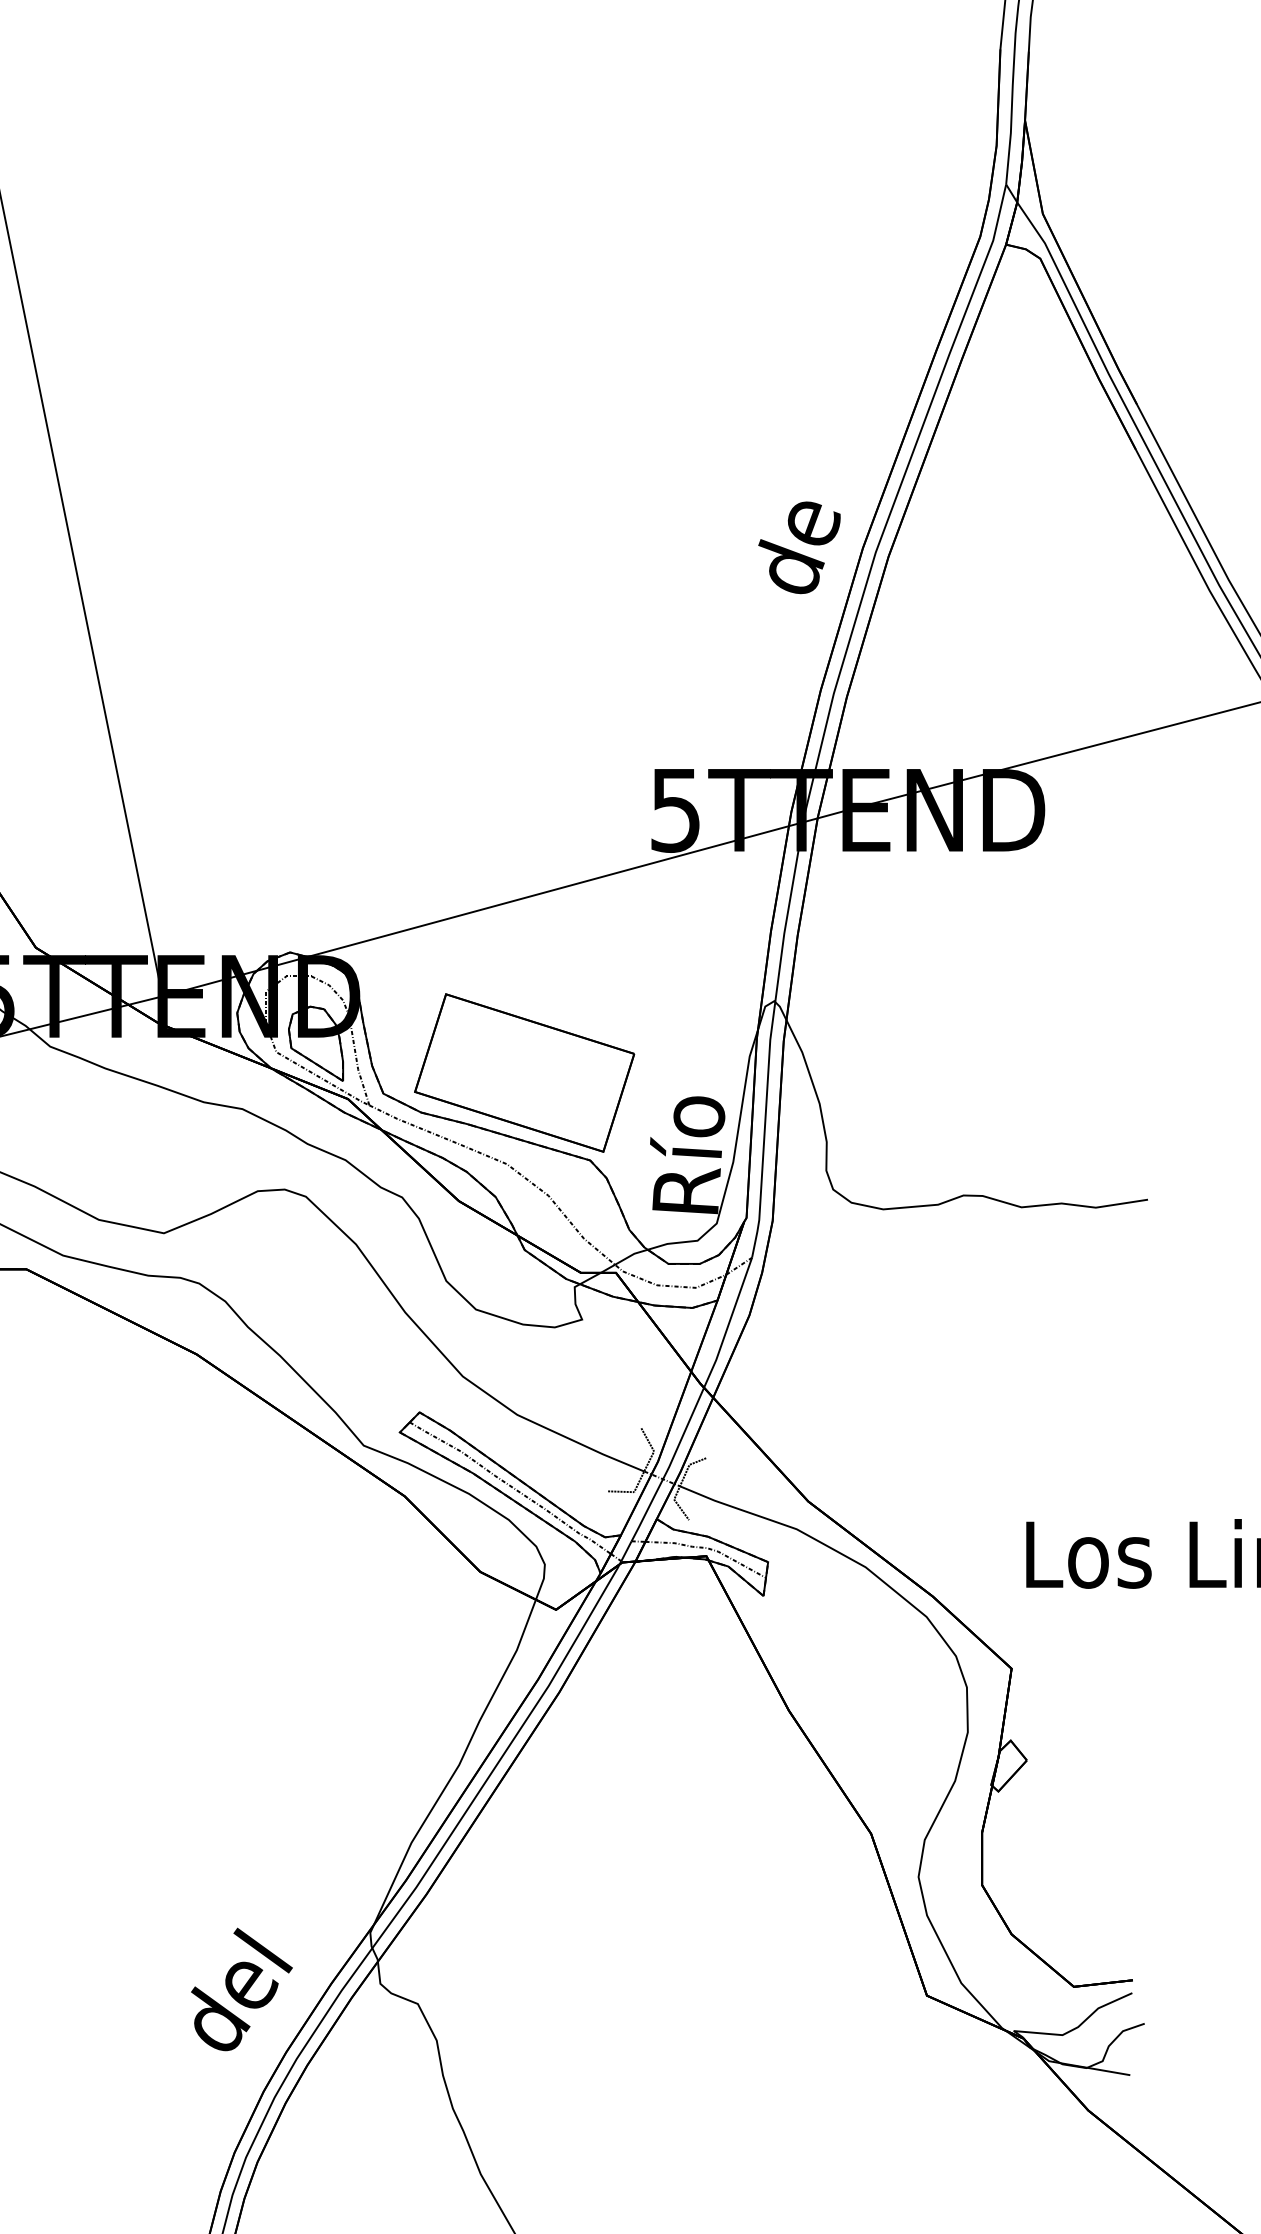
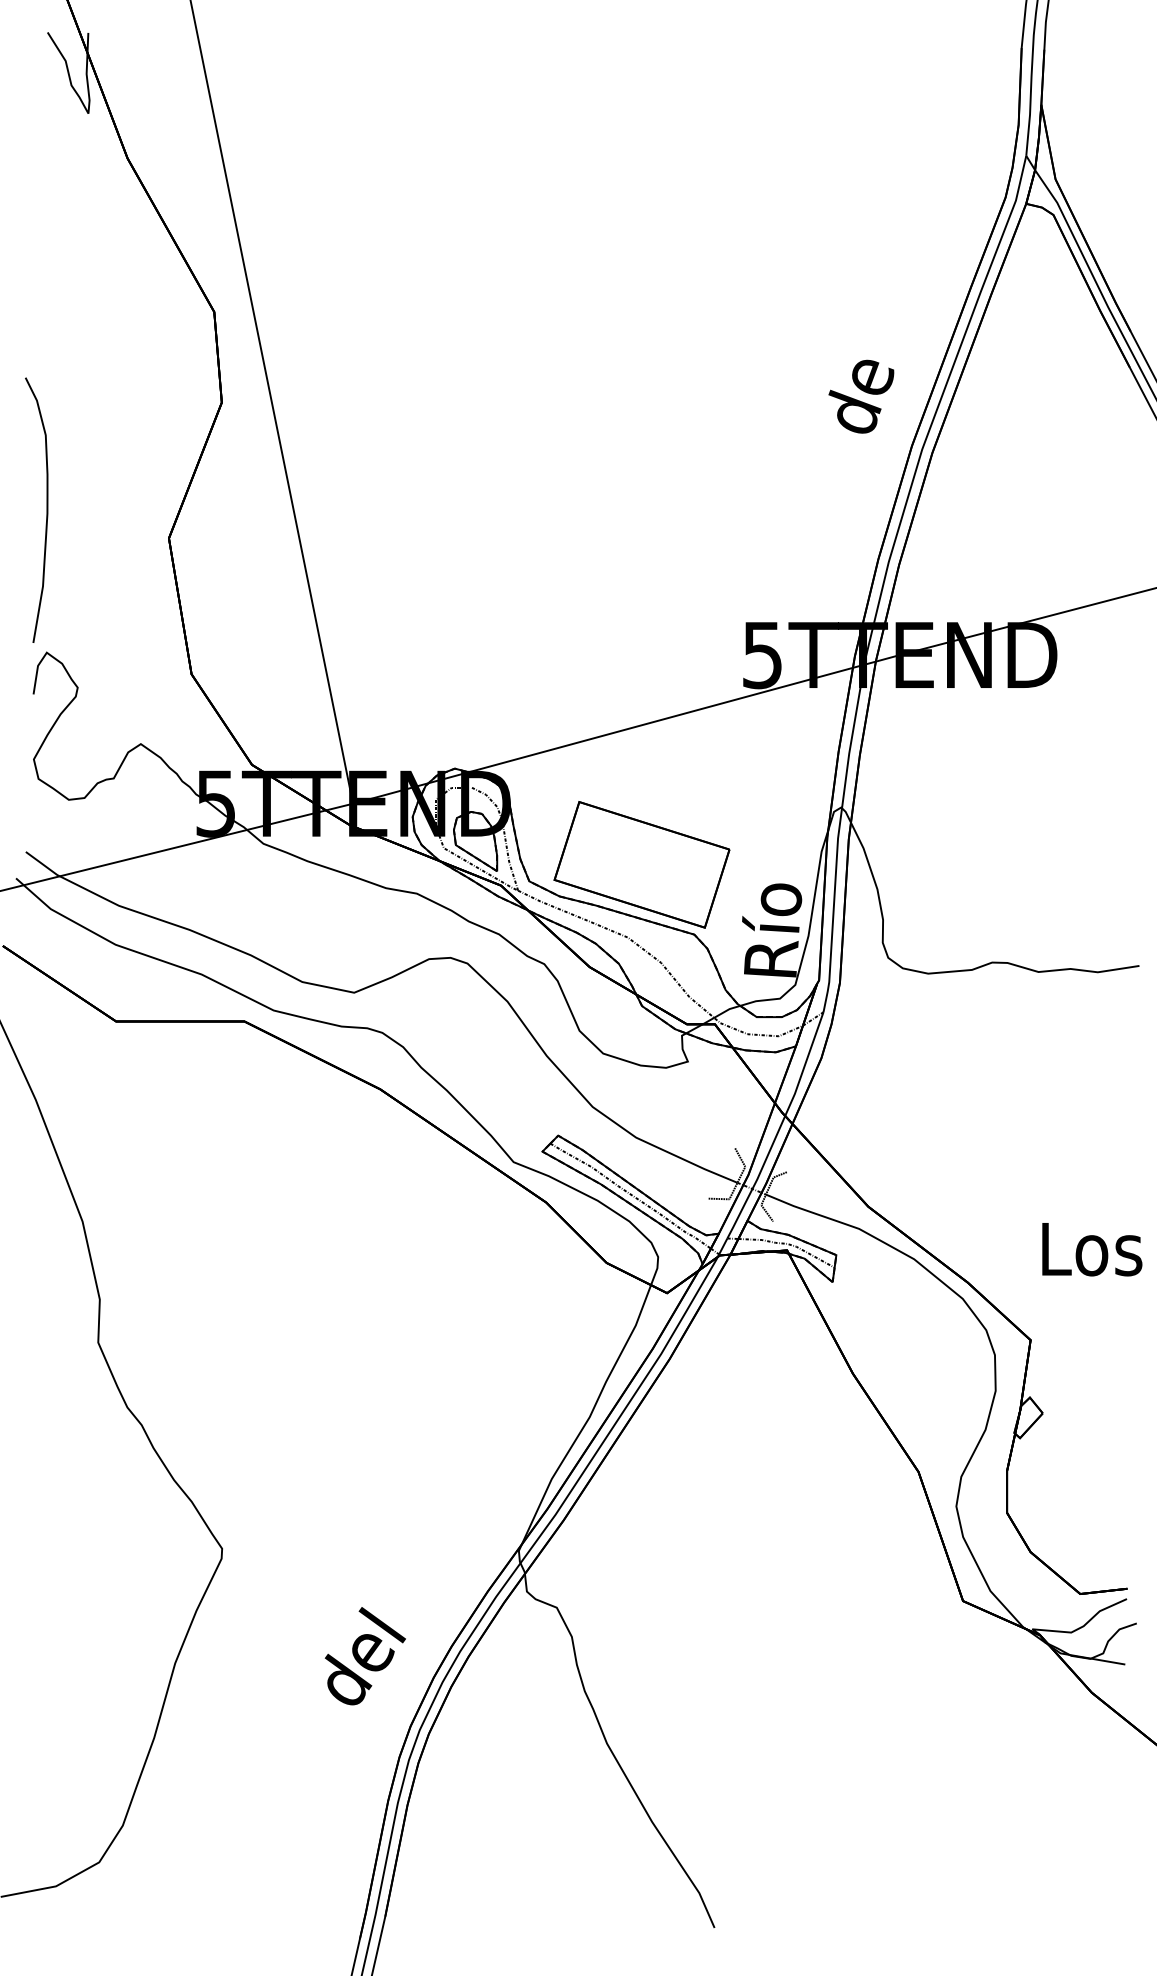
text: (799, 547) -> (861, 396), moved
text: (240, 1989) -> (364, 1656), moved

